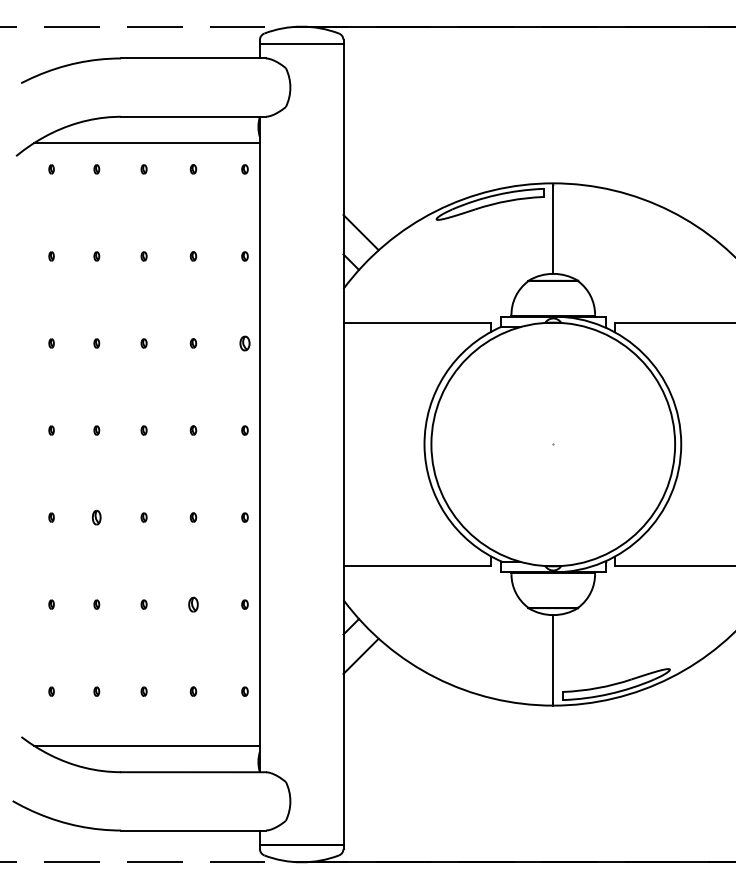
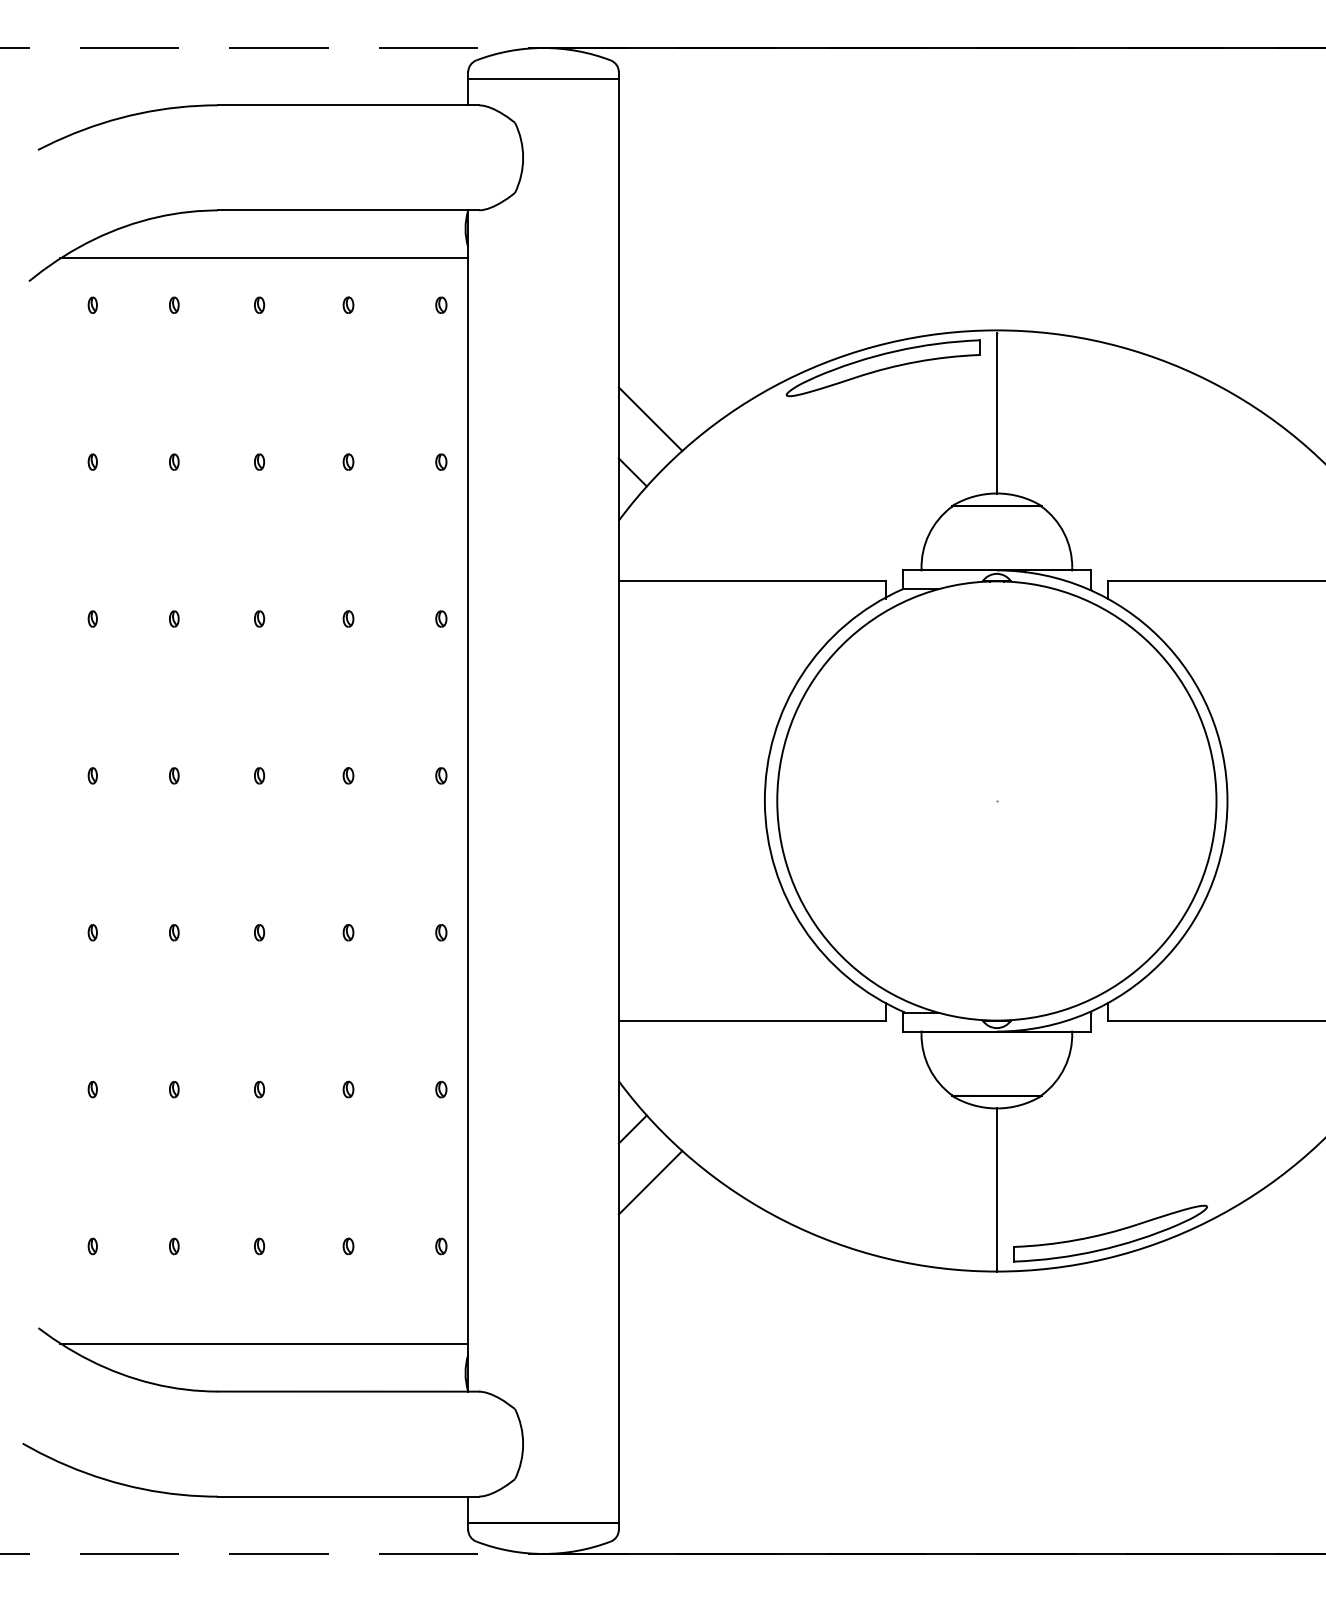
part: (244, 343) -> (440, 618), size x0.62
part: (96, 517) -> (173, 932), size x0.62
part: (193, 604) -> (348, 1089), size x0.62

